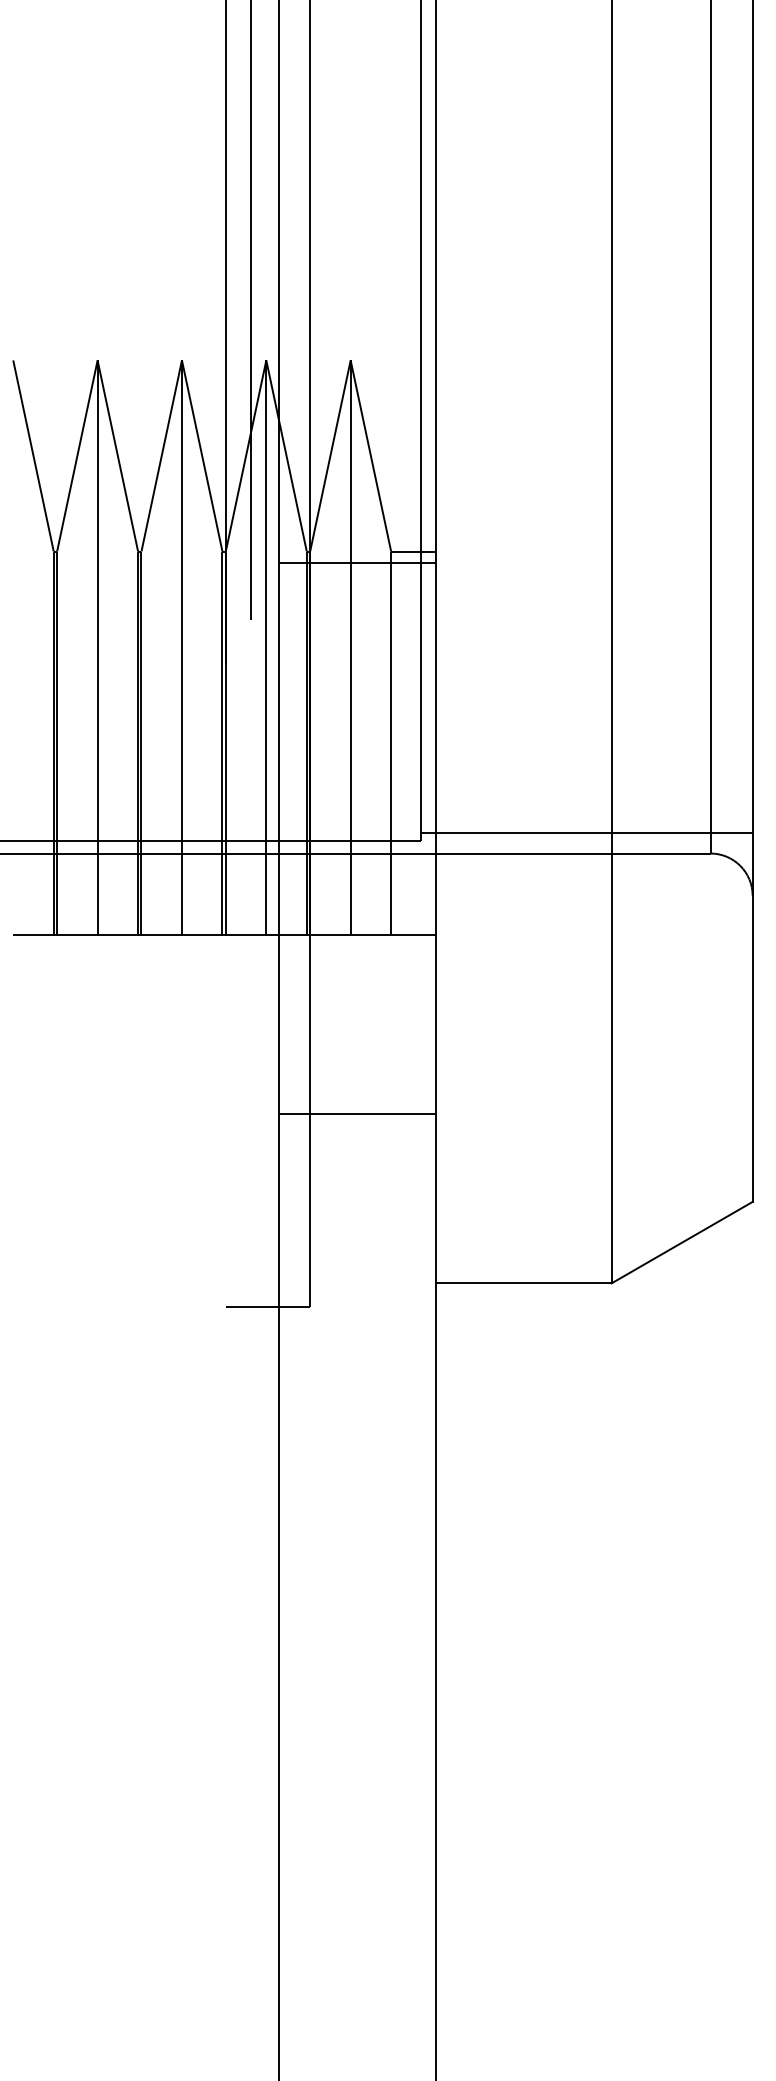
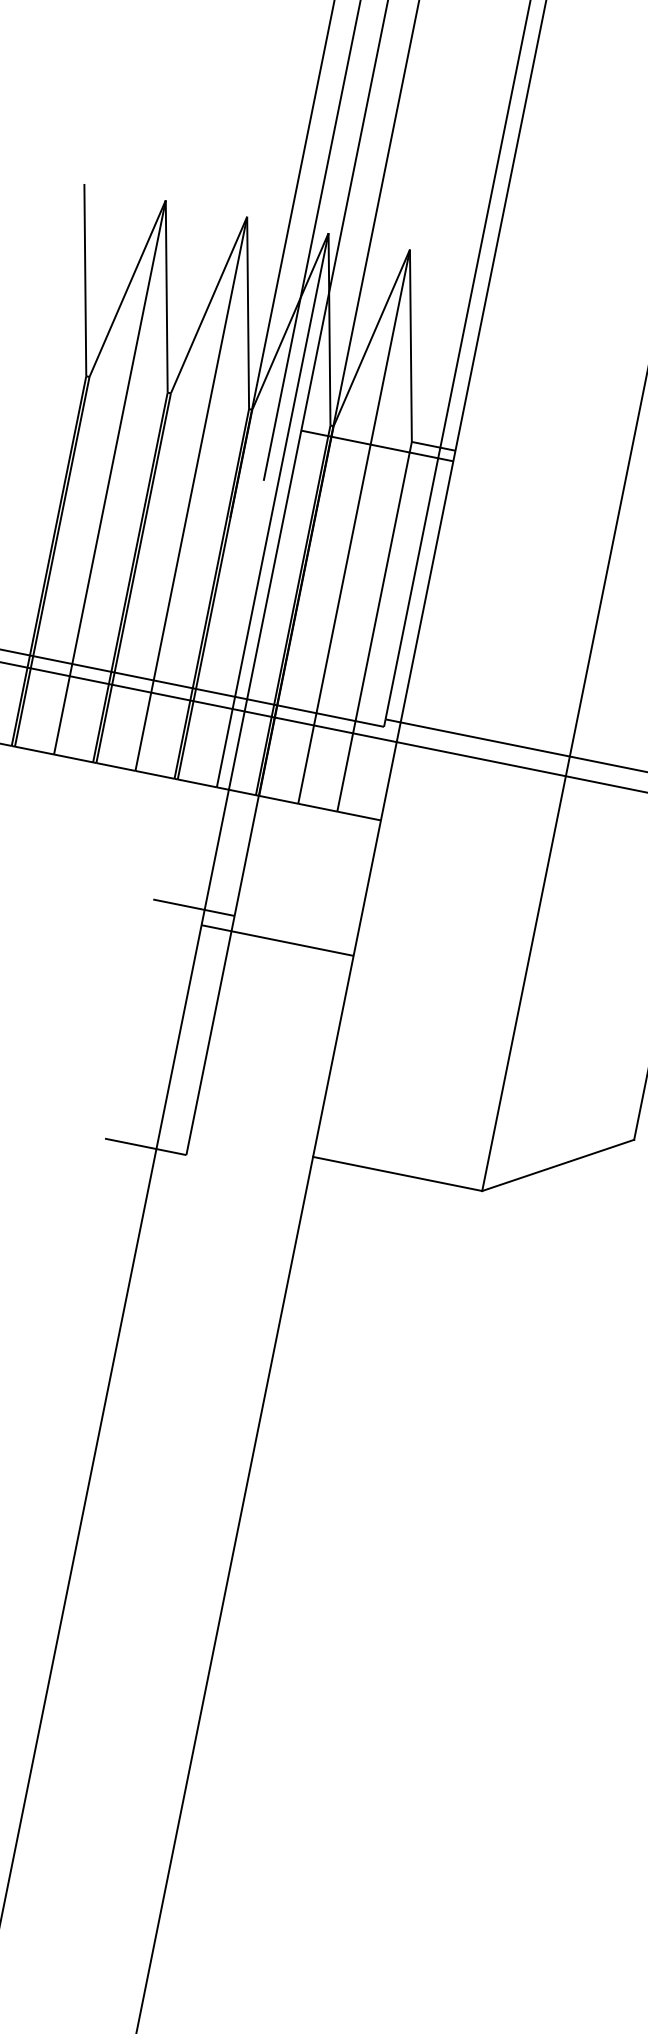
line: (267, 1059) -> (193, 908), added
line: (357, 1114) -> (277, 940), moved

